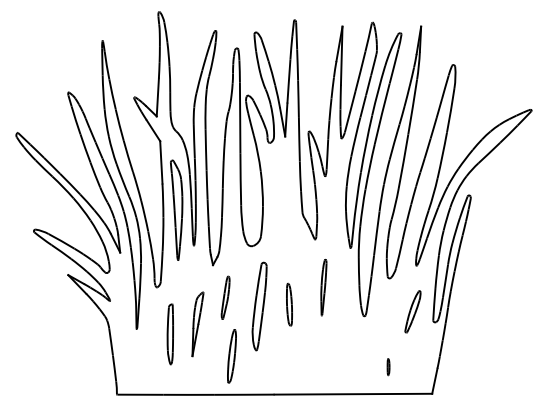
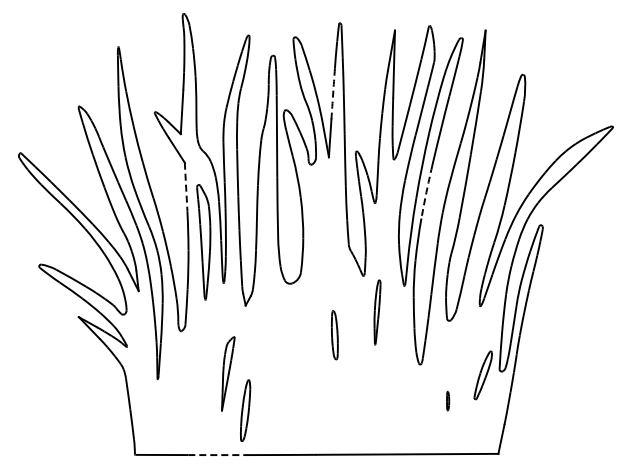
arc: (289, 82) -> (333, 94), solid -> dashed
line: (161, 162) -> (186, 187), solid -> dashed
arc: (369, 167) -> (426, 192), solid -> dashed
part: (323, 287) -> (377, 312), moved
part: (224, 297) -> (259, 342), removed
part: (289, 304) -> (334, 335), moved
part: (259, 305) -> (299, 352), removed
part: (412, 311) -> (482, 375), moved
part: (170, 334) -> (196, 385), removed
part: (231, 356) -> (245, 410), moved
line: (388, 366) -> (448, 400), moved
arc: (188, 395) -> (217, 455), solid -> dashed

